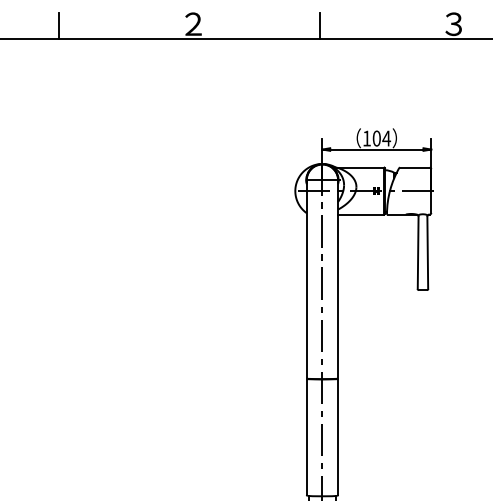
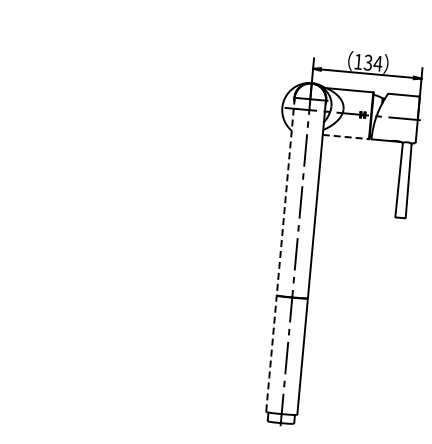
text: (376, 138) -> (367, 62), 104 -> 134
line: (361, 214) -> (346, 136), solid -> dashed
line: (306, 337) -> (280, 254), solid -> dashed

